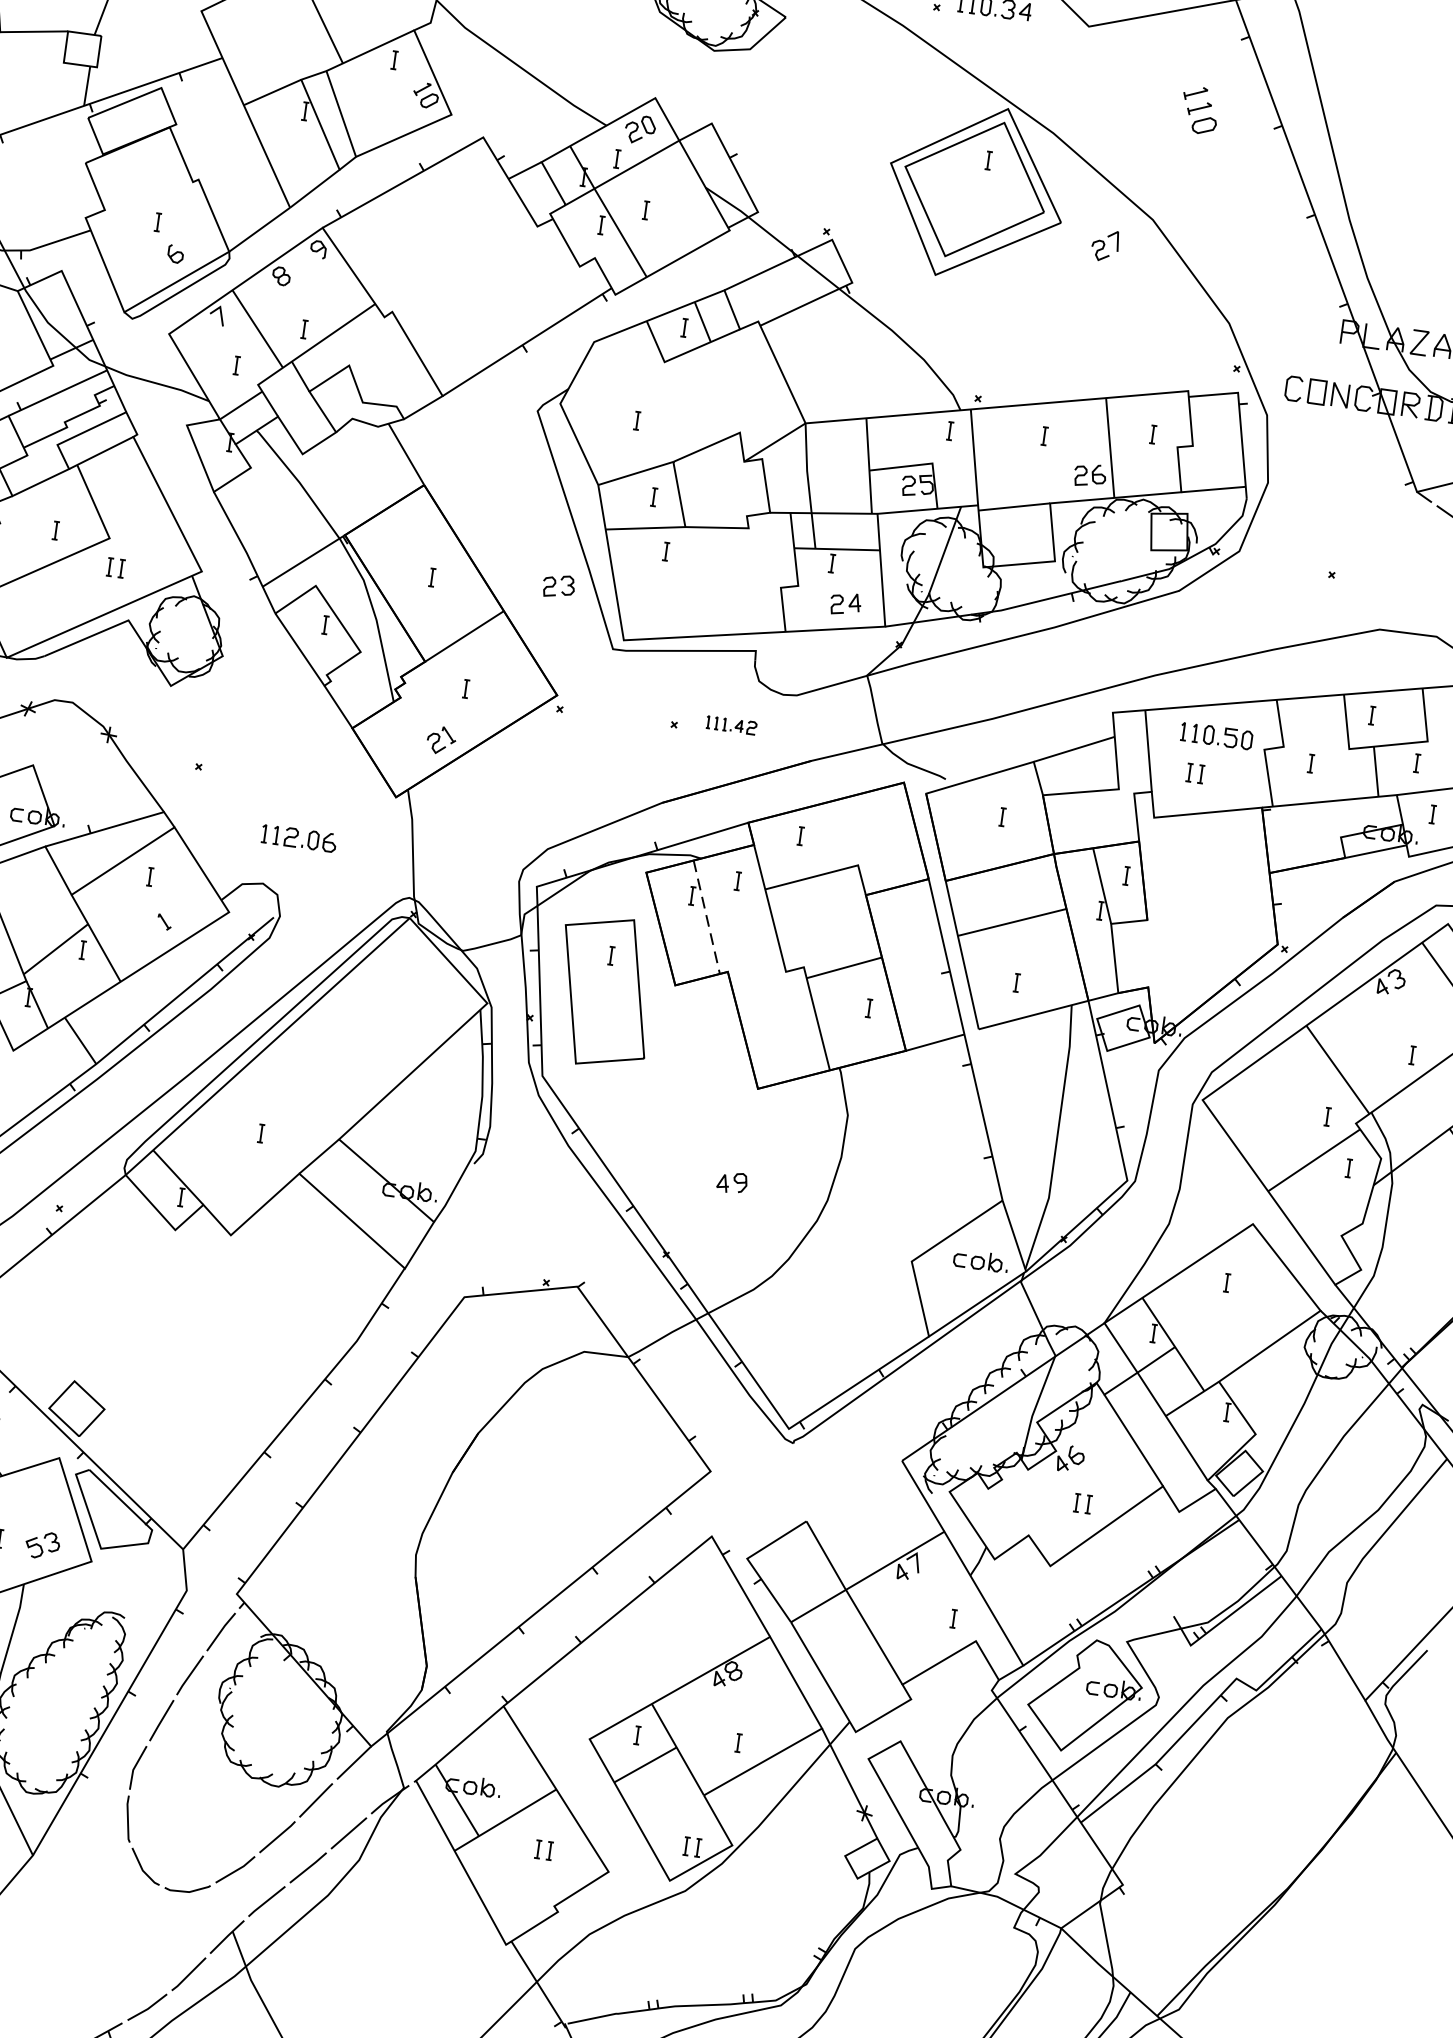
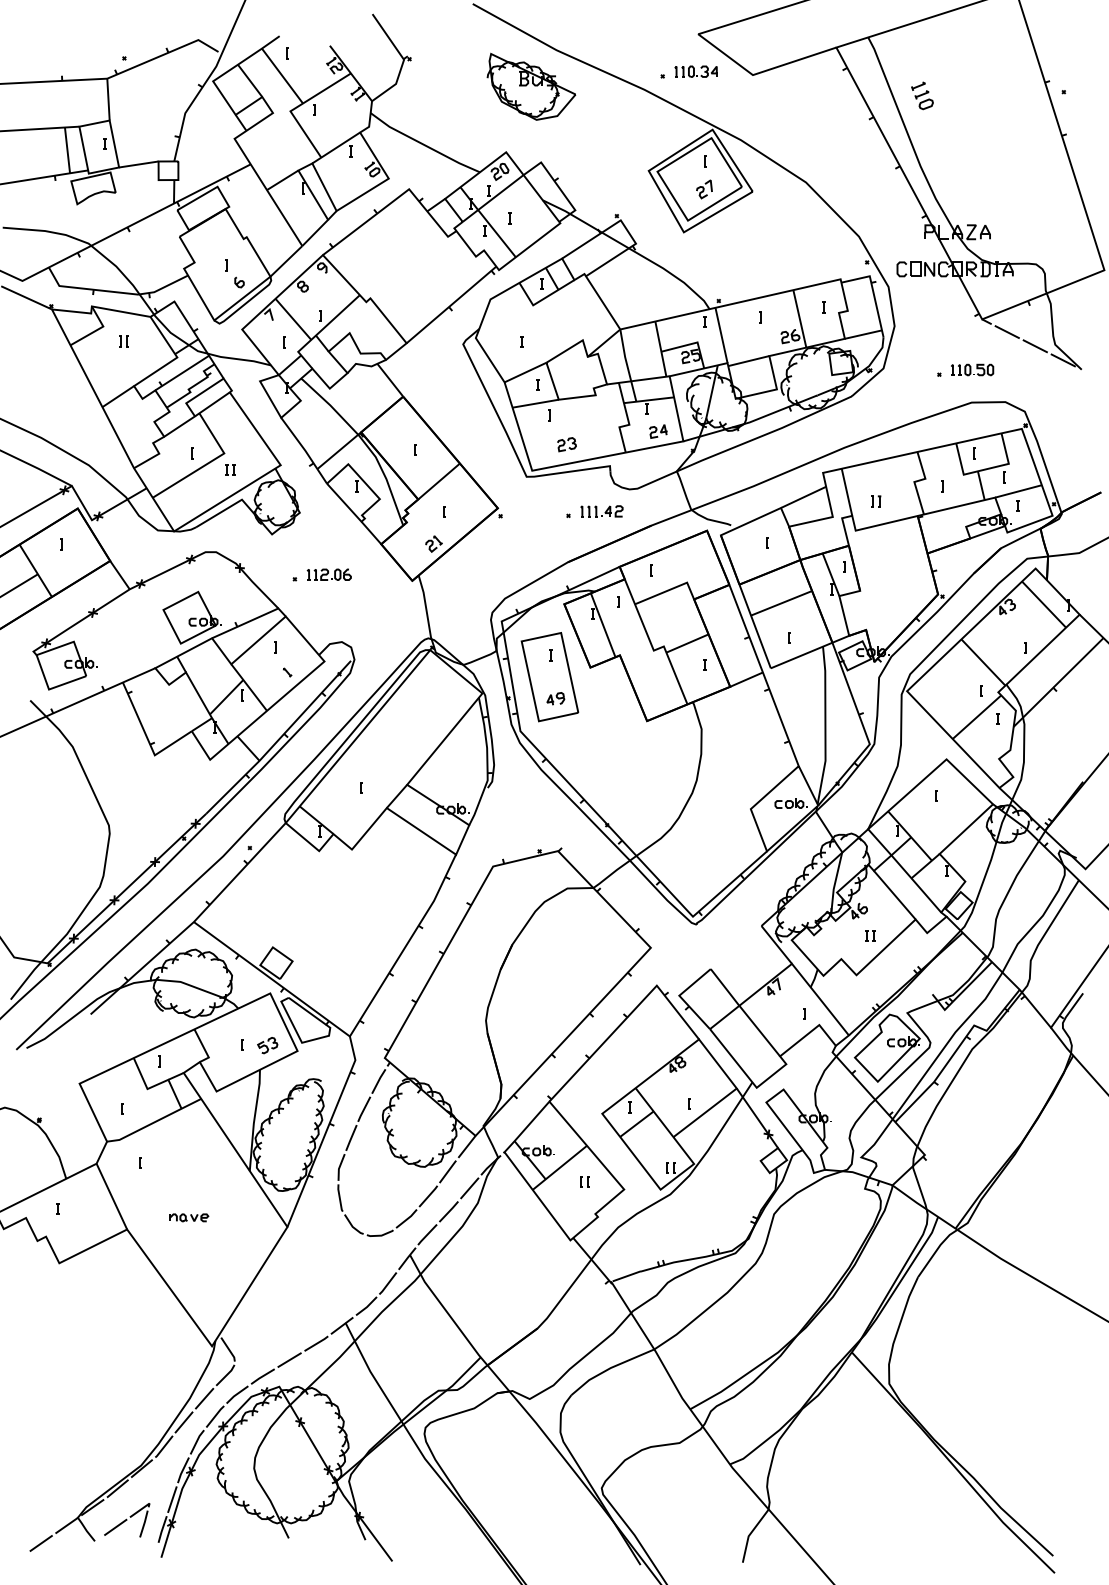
part: (1200, 109) -> (922, 95), moved
part: (1105, 245) -> (704, 189), moved
part: (558, 586) -> (566, 444), moved
part: (730, 725) -> (601, 511), size x1.43
part: (1216, 735) -> (972, 369), moved
part: (297, 837) -> (328, 574), moved
line: (707, 915) -> (603, 624), dashed -> solid
part: (731, 1182) -> (555, 698), moved

